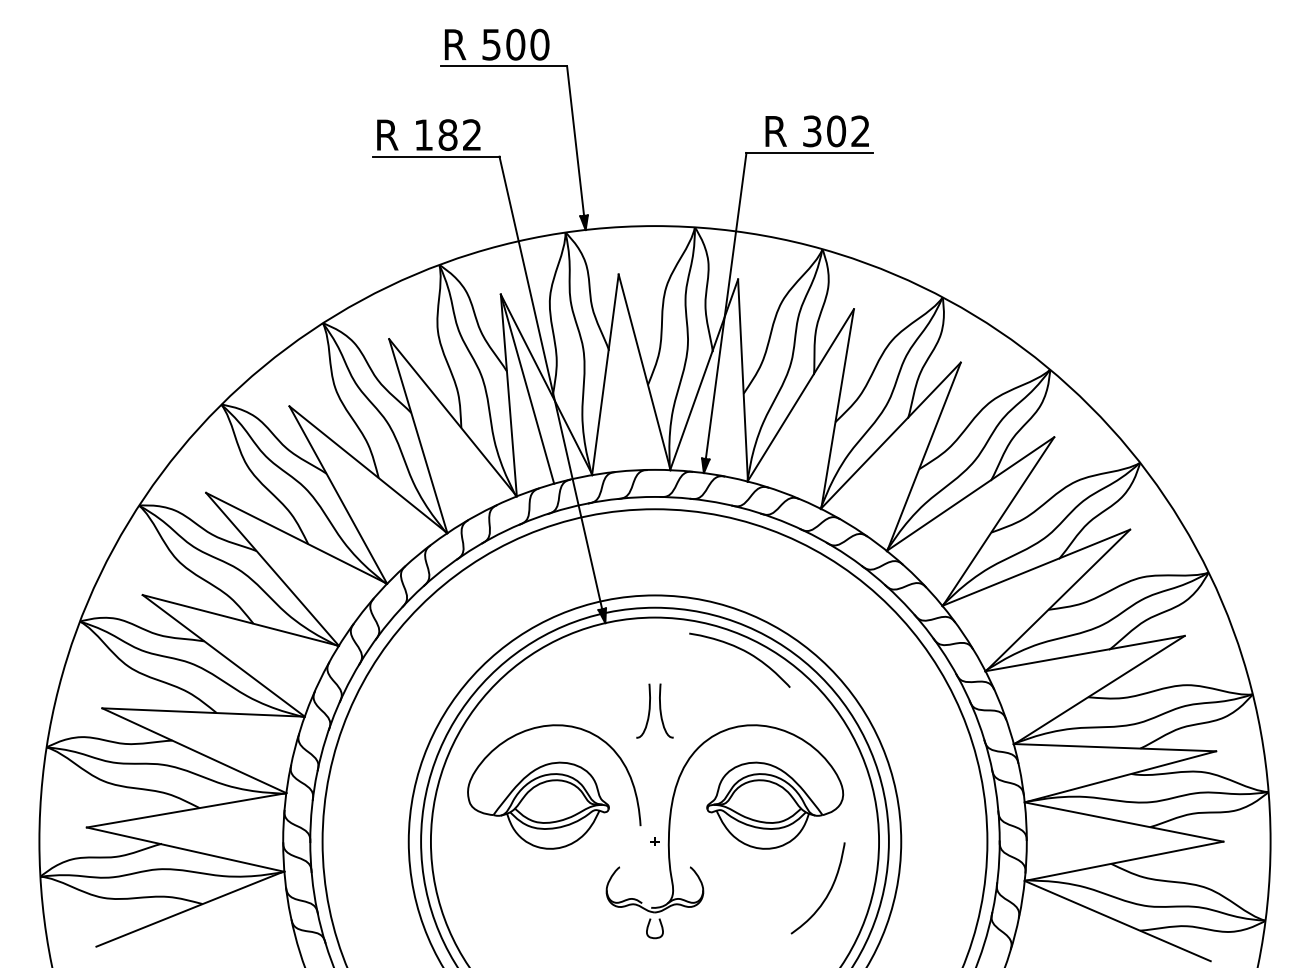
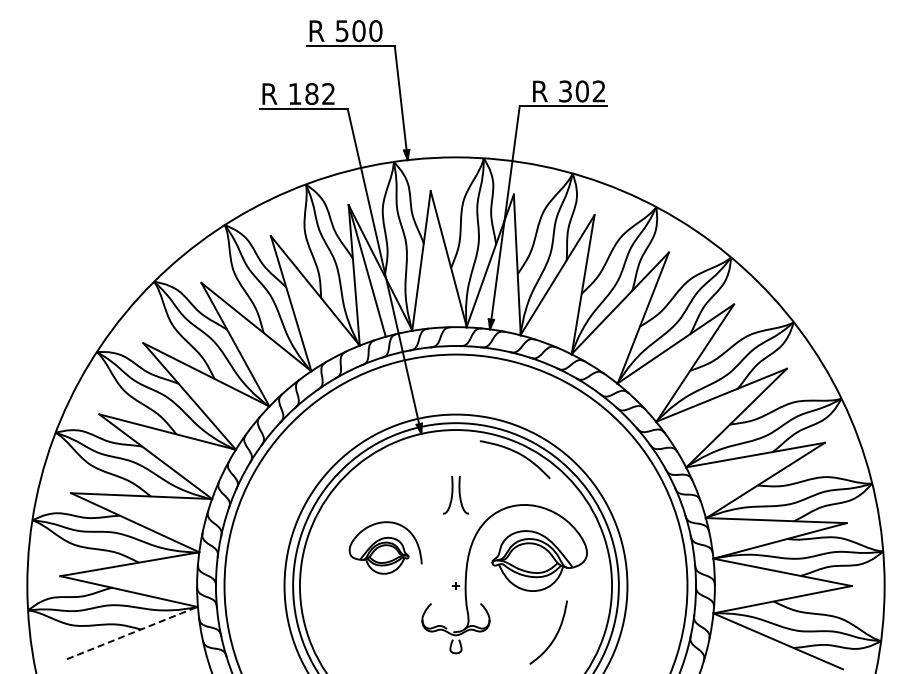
part: (553, 786) -> (385, 547), size x0.6
curve: (826, 894) -> (554, 636), moved
line: (190, 908) -> (132, 632), solid -> dashed

